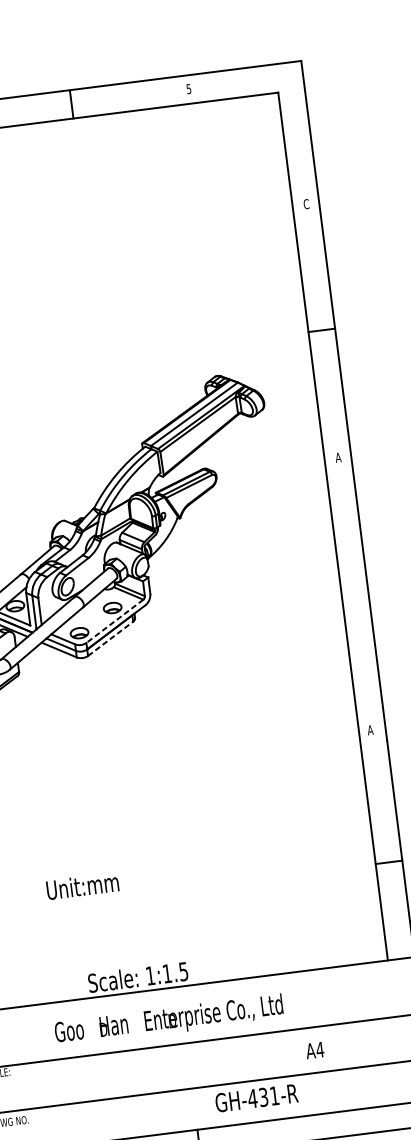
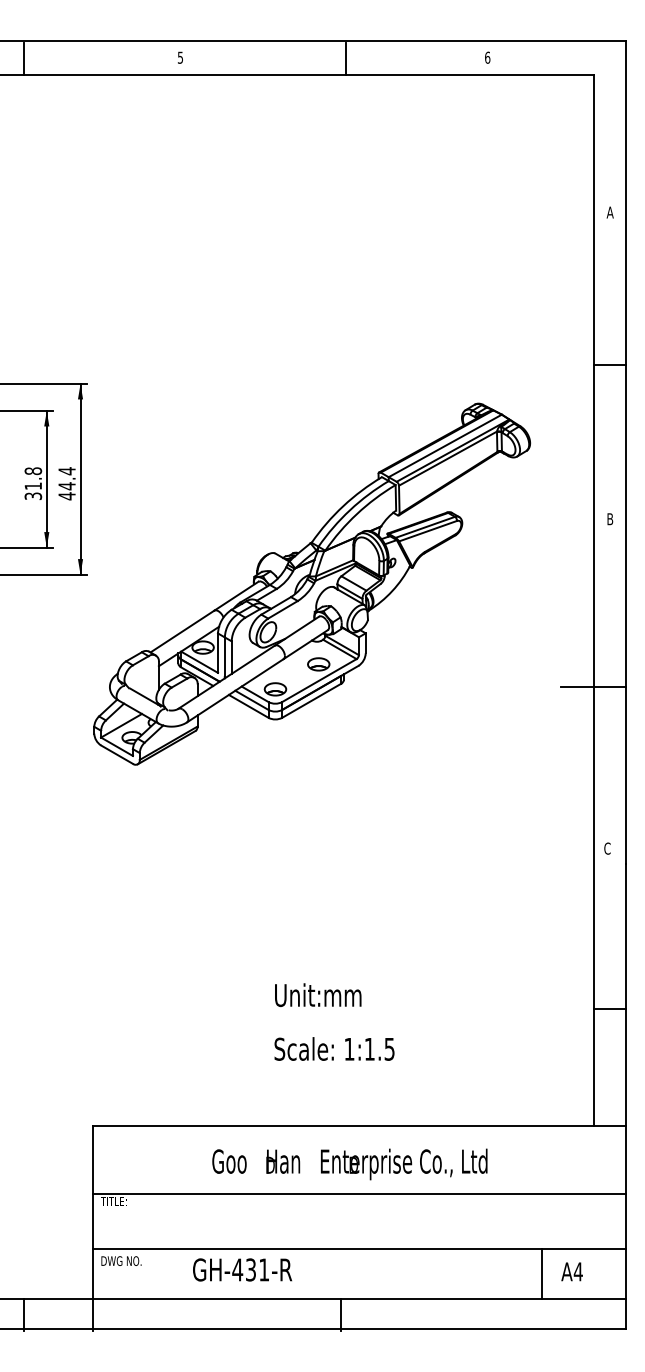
text: (188, 88) -> (487, 57), 5 -> 6
text: (305, 204) -> (609, 212), C -> A
text: (337, 457) -> (609, 519), A -> B
line: (342, 598) -> (593, 687), added
line: (114, 621) -> (319, 680), dashed -> solid
line: (110, 638) -> (311, 700), dashed -> solid
text: (369, 730) -> (606, 848), A -> C
text: (82, 886) -> (318, 995), moved
text: (138, 976) -> (334, 1048), moved
text: (168, 1020) -> (349, 1164), moved
text: (314, 1050) -> (571, 1271), moved
line: (361, 1087) -> (542, 1273), added
text: (256, 1097) -> (242, 1269), moved

